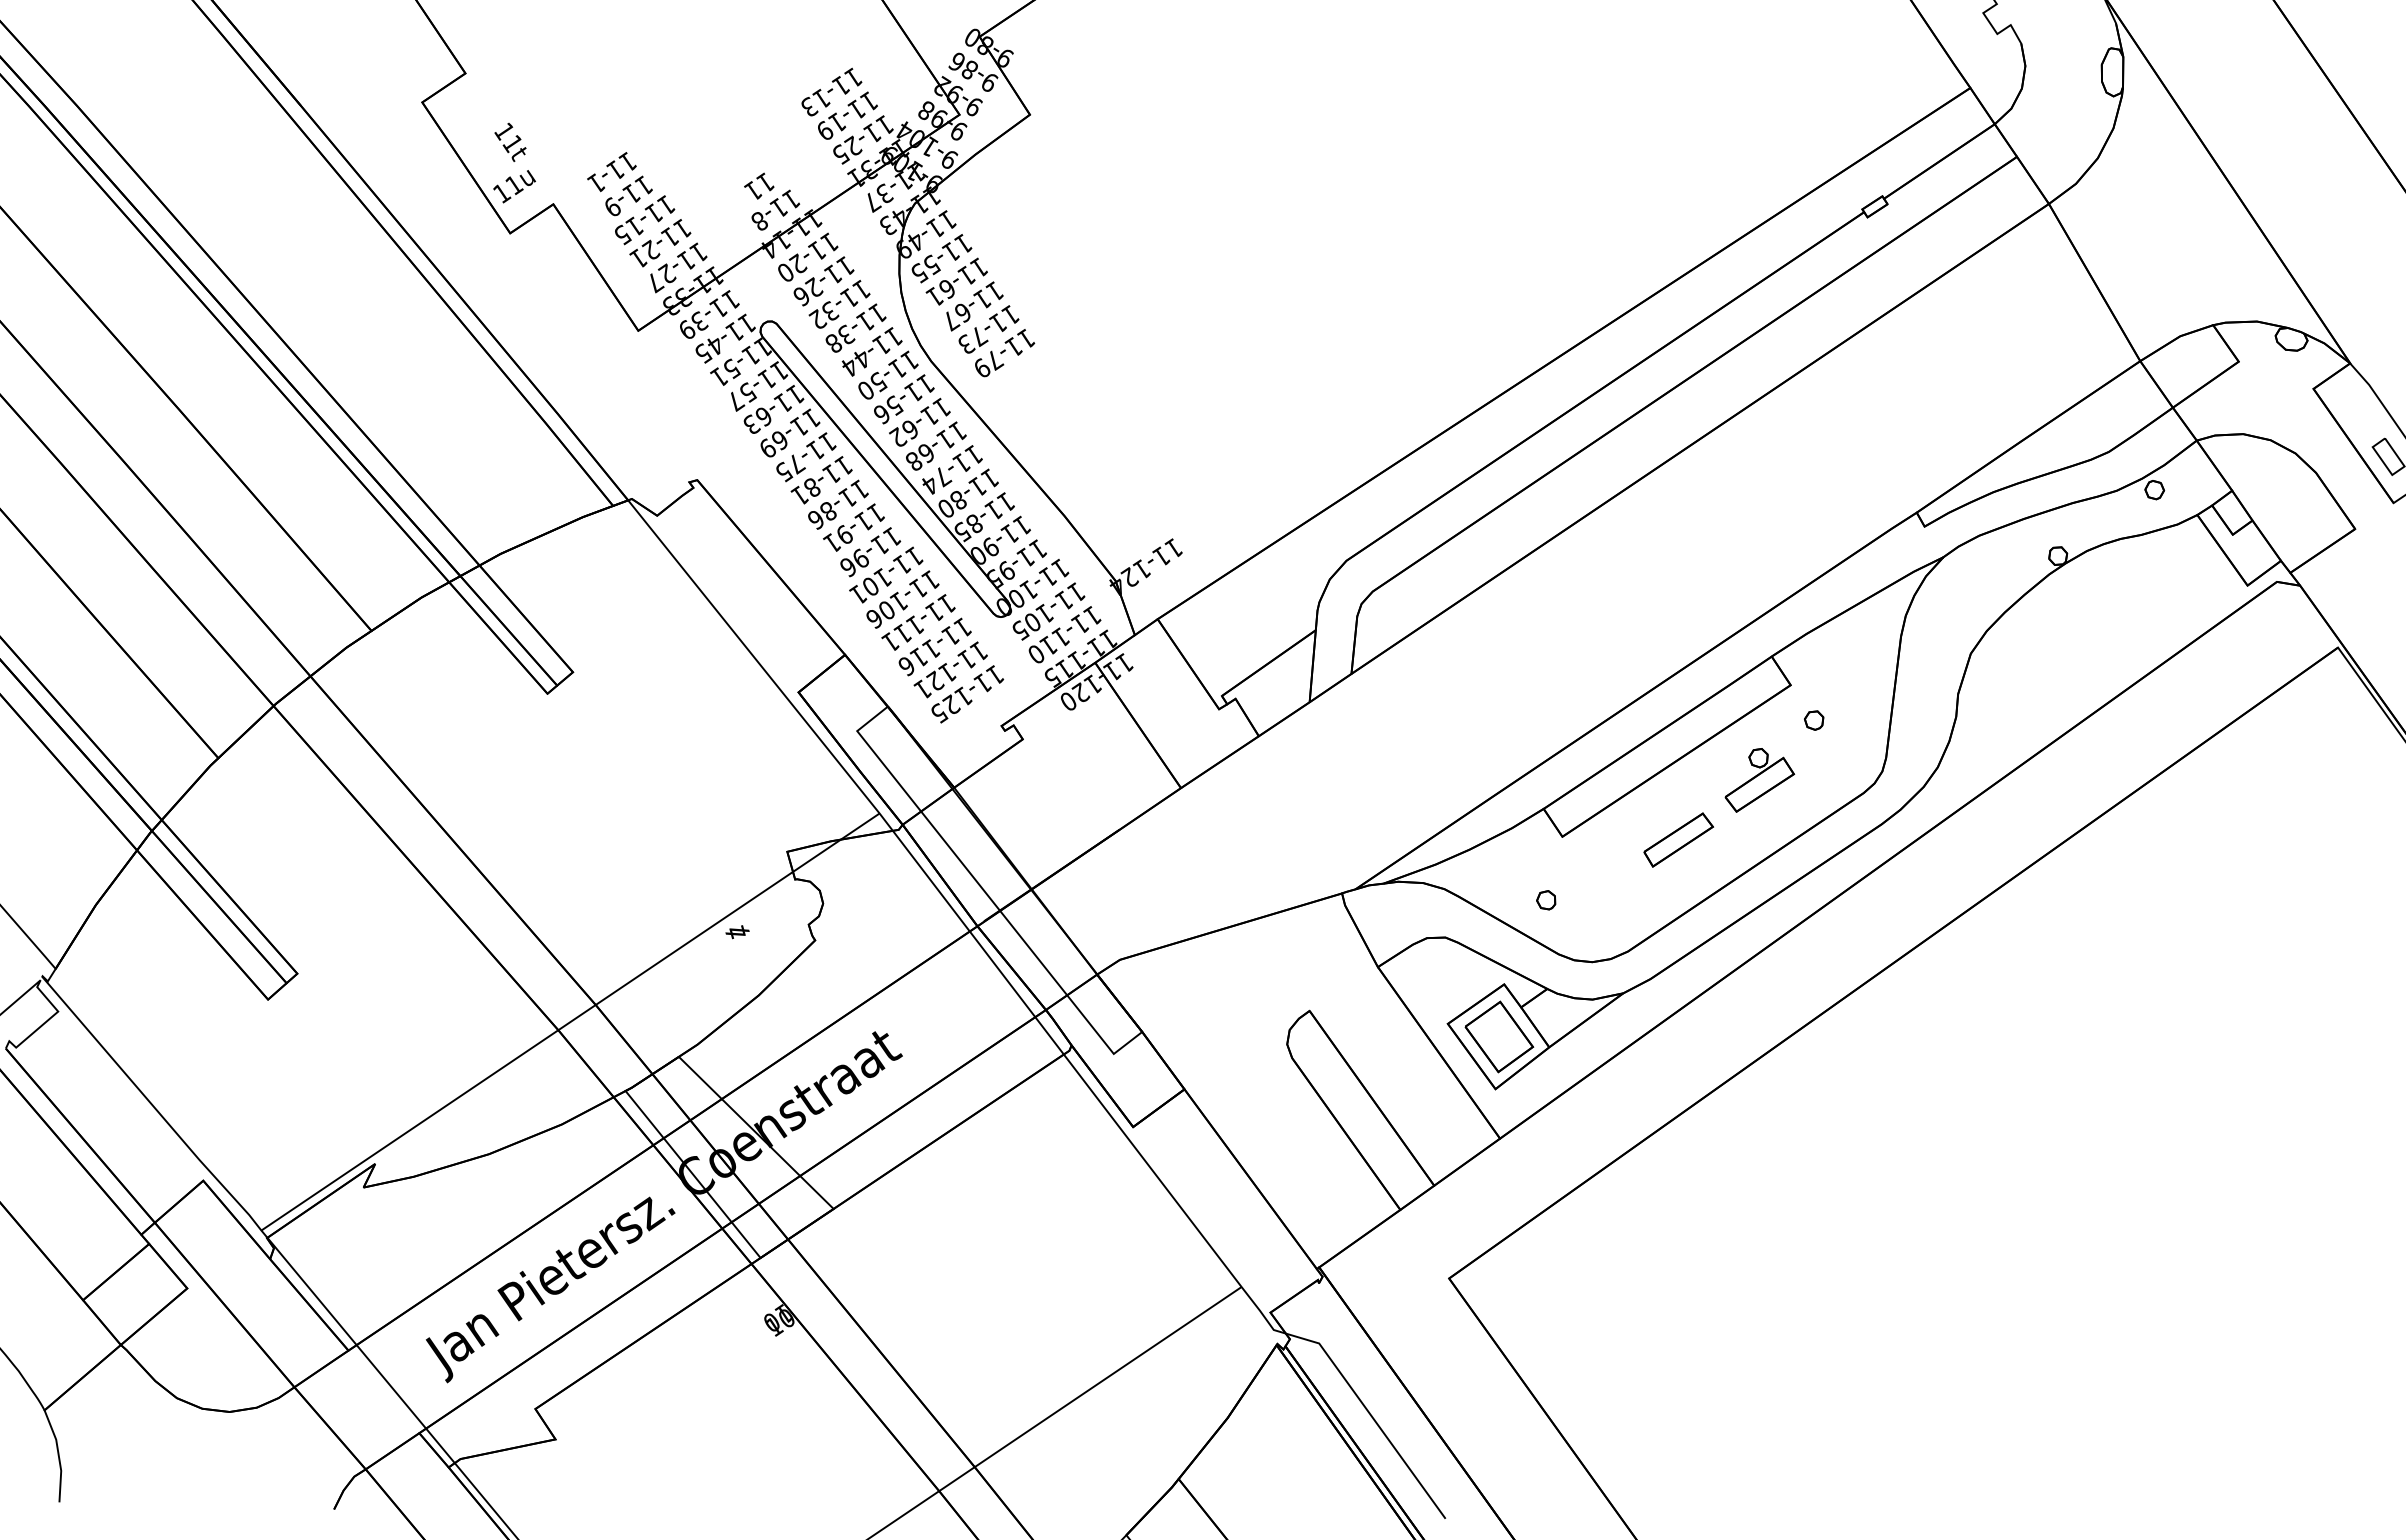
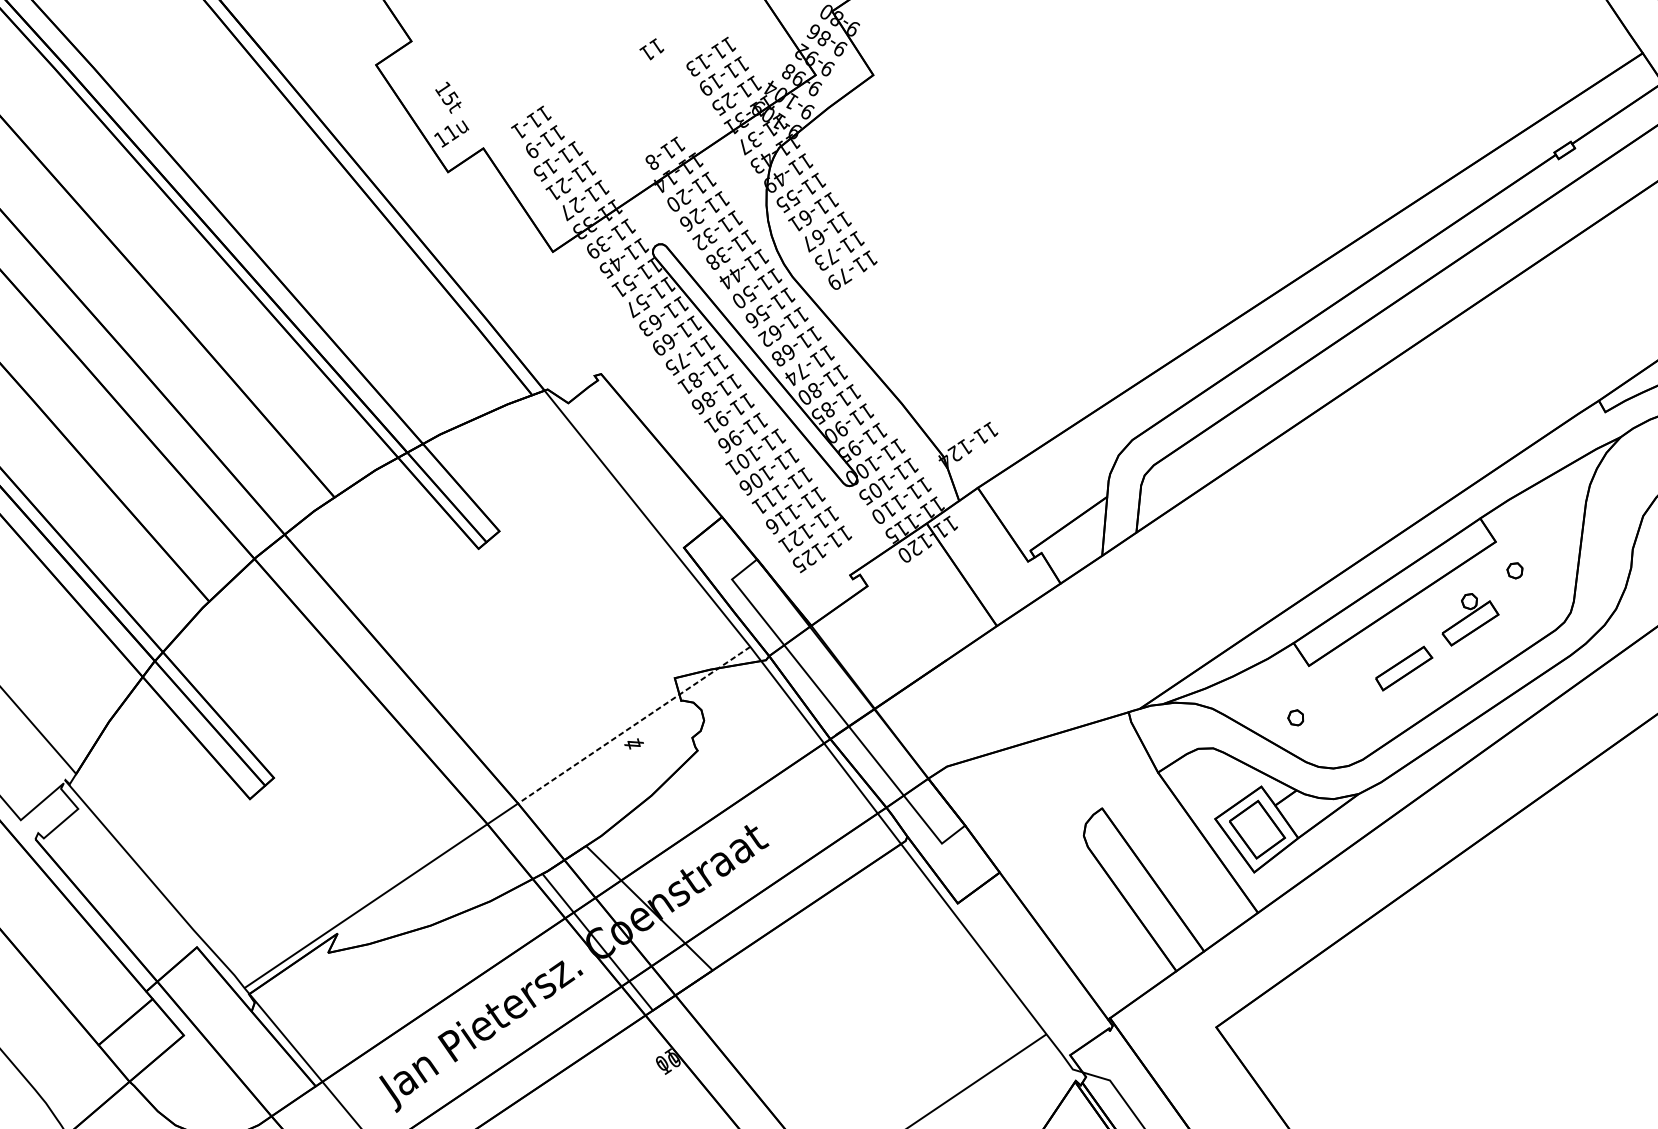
text: (512, 143) -> (449, 98), 11t -> 15t
text: (759, 185) -> (652, 48), moved
line: (738, 909) -> (634, 725), solid -> dashed

